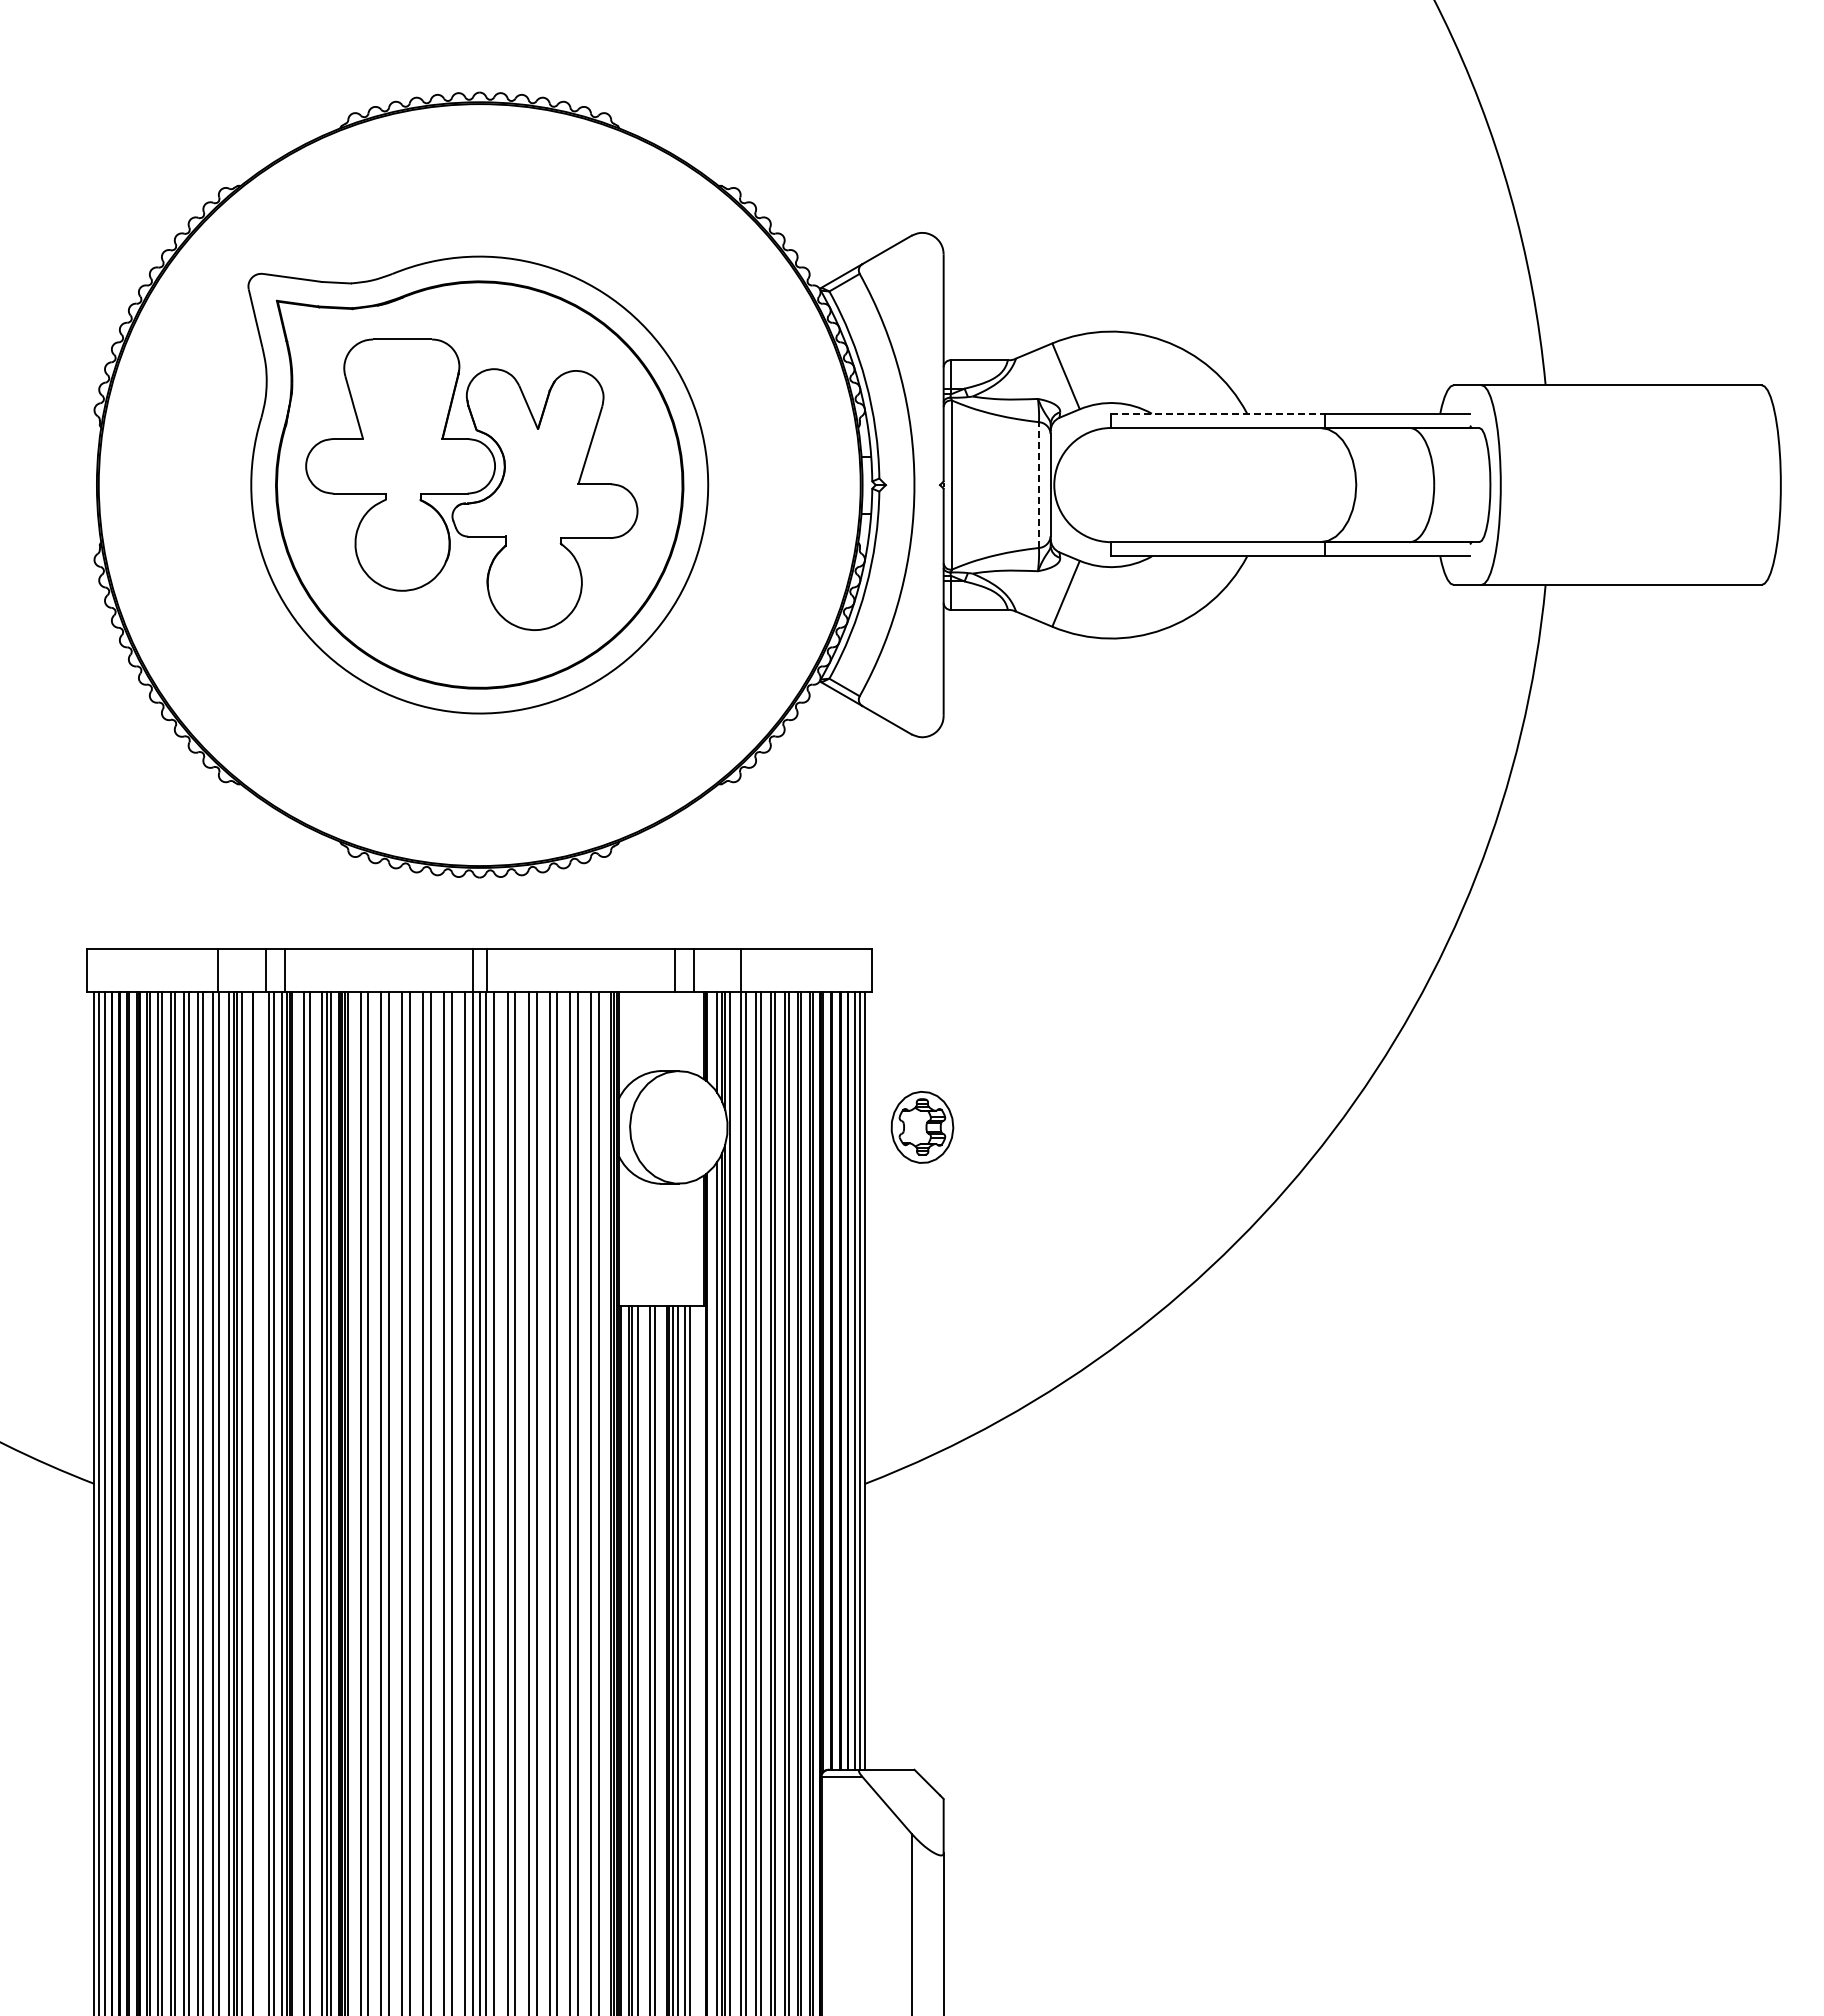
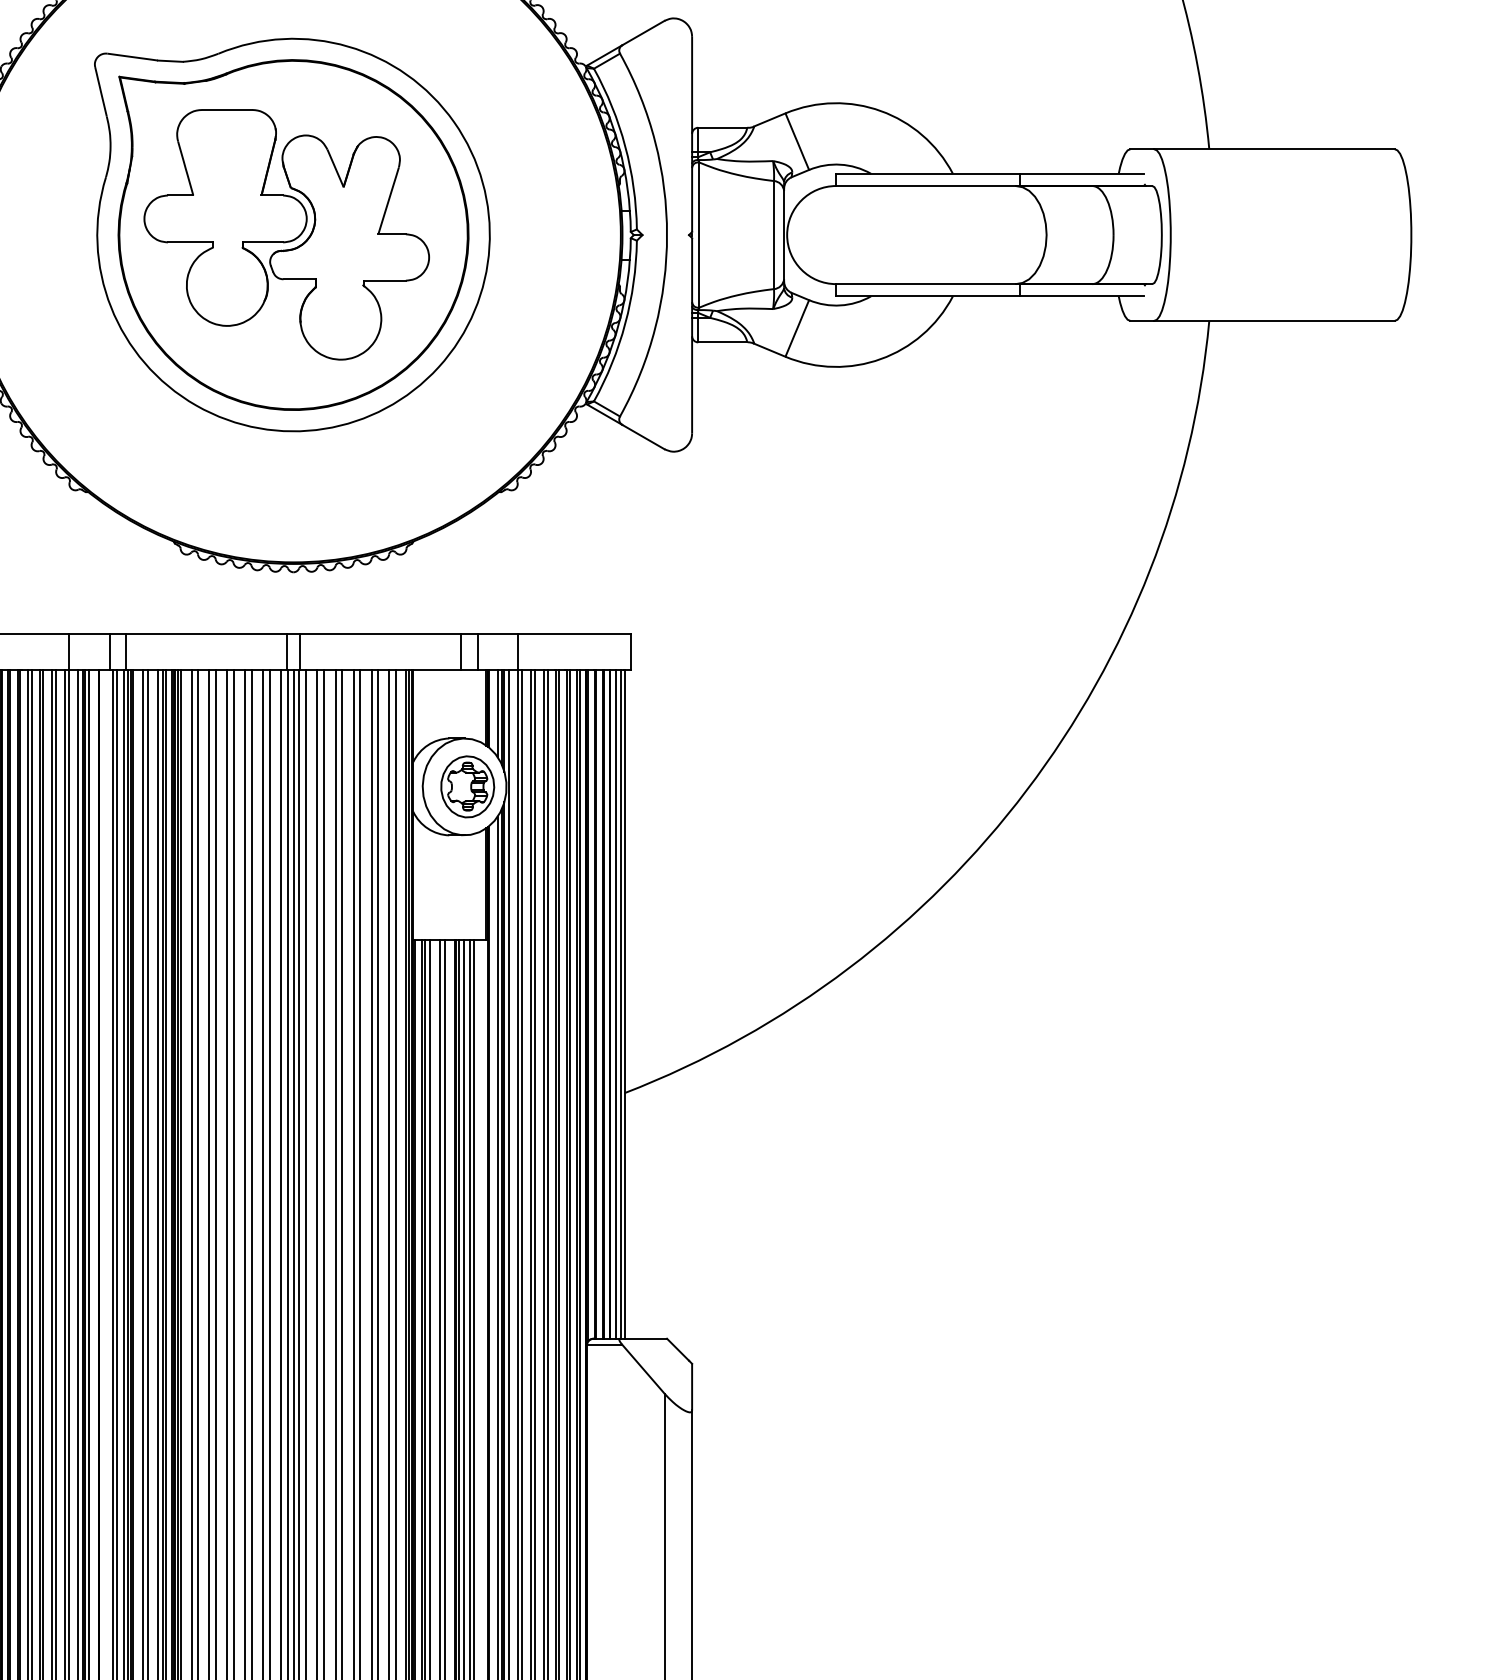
line: (1218, 413) -> (928, 173), dashed -> solid
line: (1038, 485) -> (773, 235), dashed -> solid
part: (922, 1127) -> (467, 786), moved

